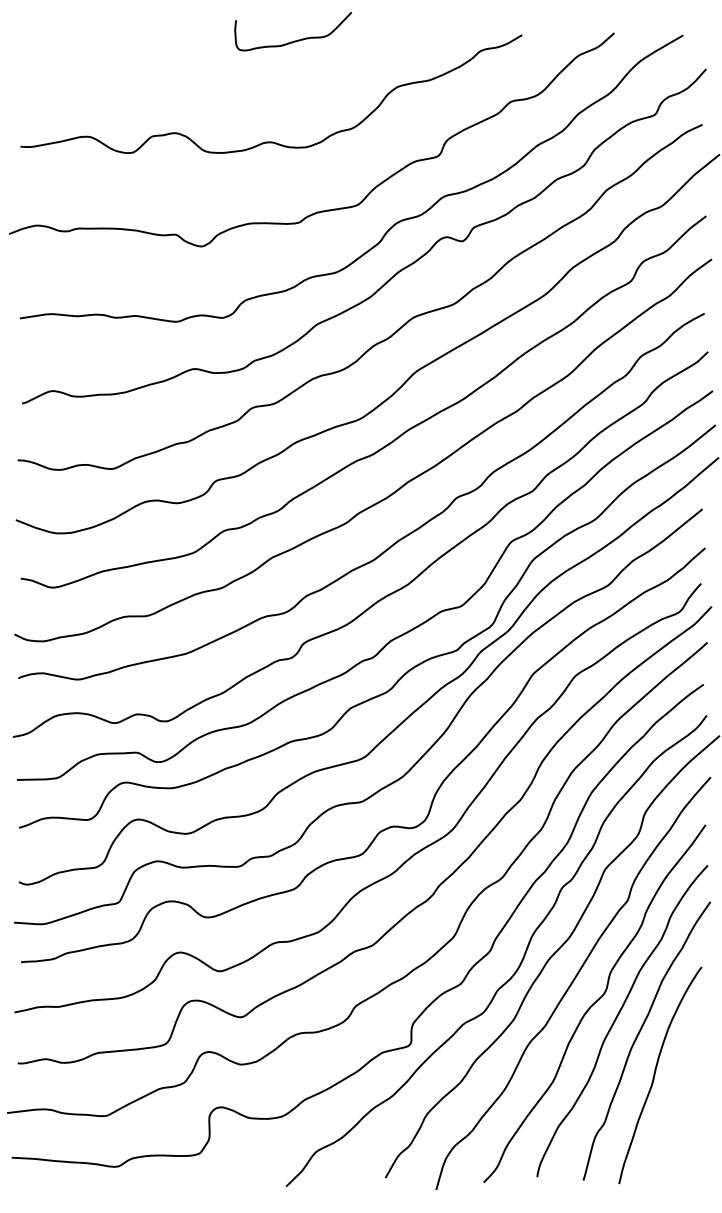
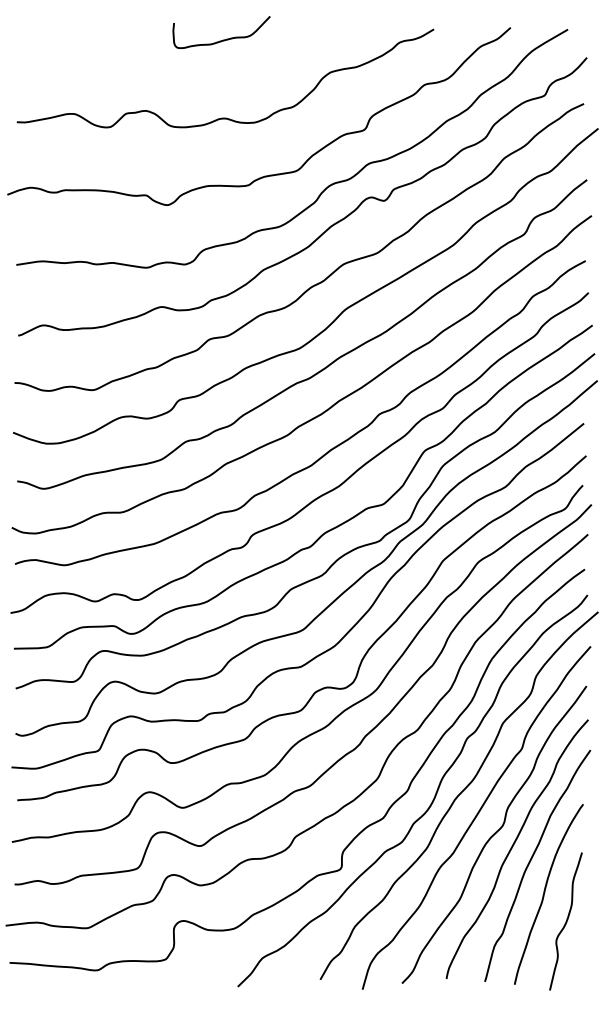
curve: (294, 40) -> (222, 39), moved
curve: (680, 1107) -> (565, 921), added

